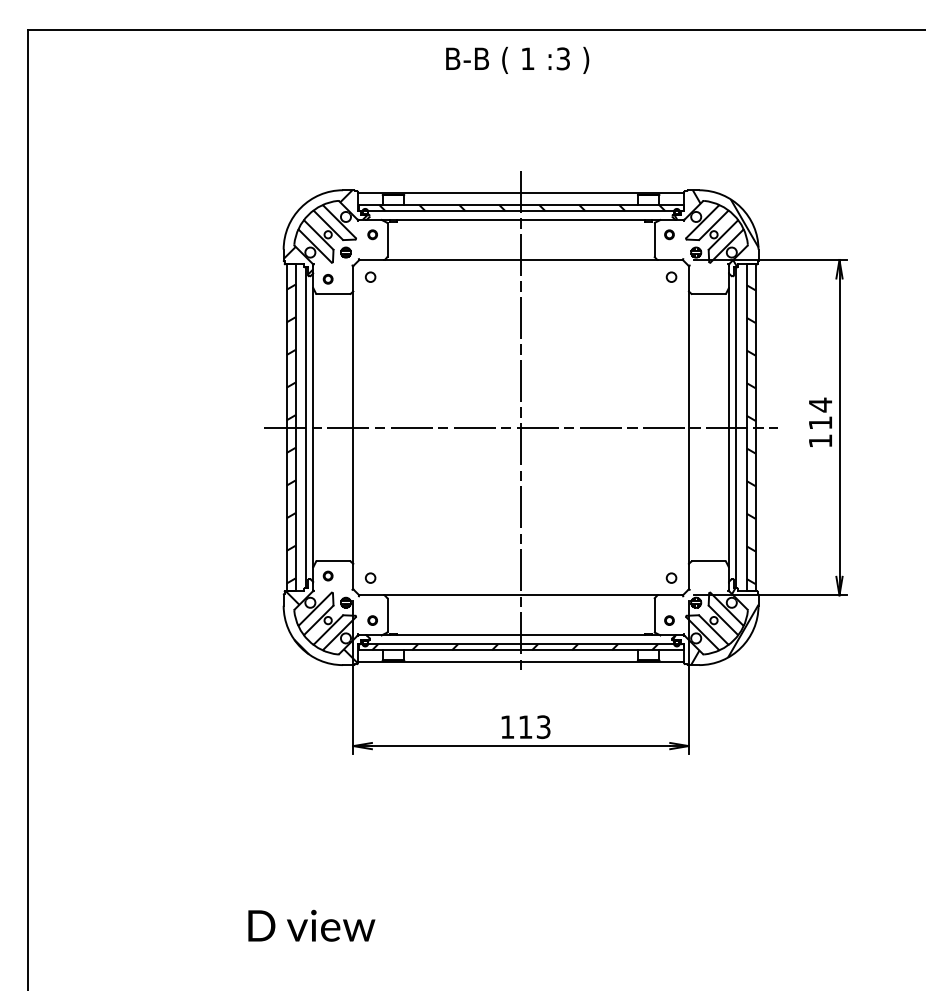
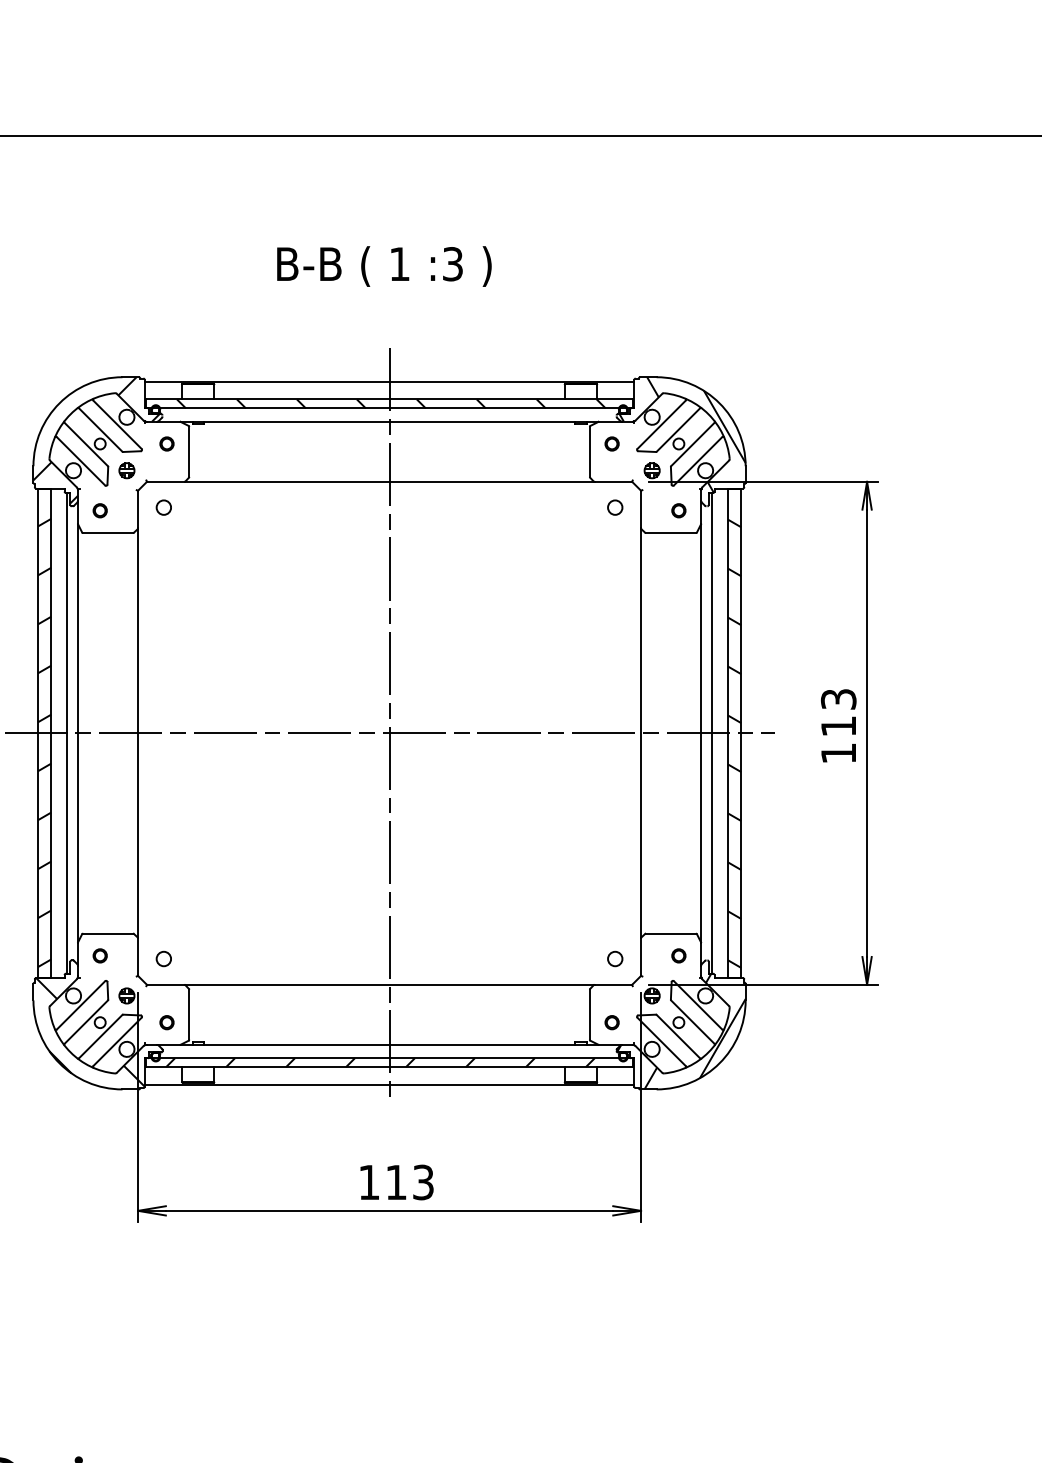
text: (517, 59) -> (384, 265), moved
part: (713, 279) -> (678, 511), added
text: (820, 404) -> (838, 698), 114 -> 113
part: (713, 575) -> (678, 955), added

